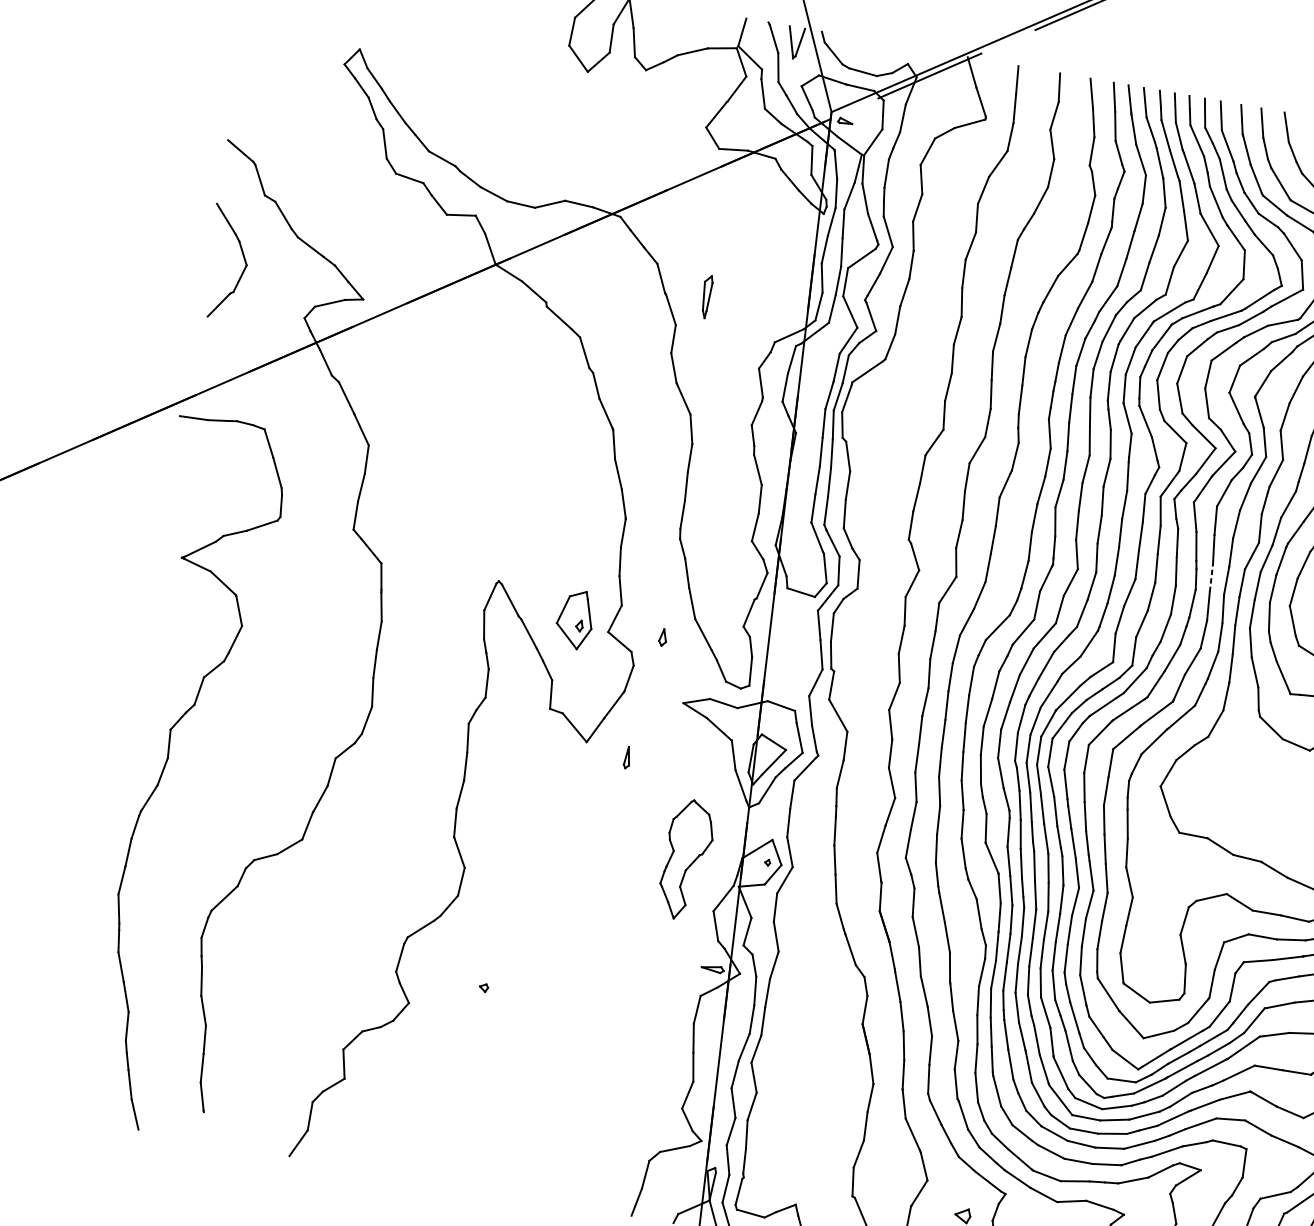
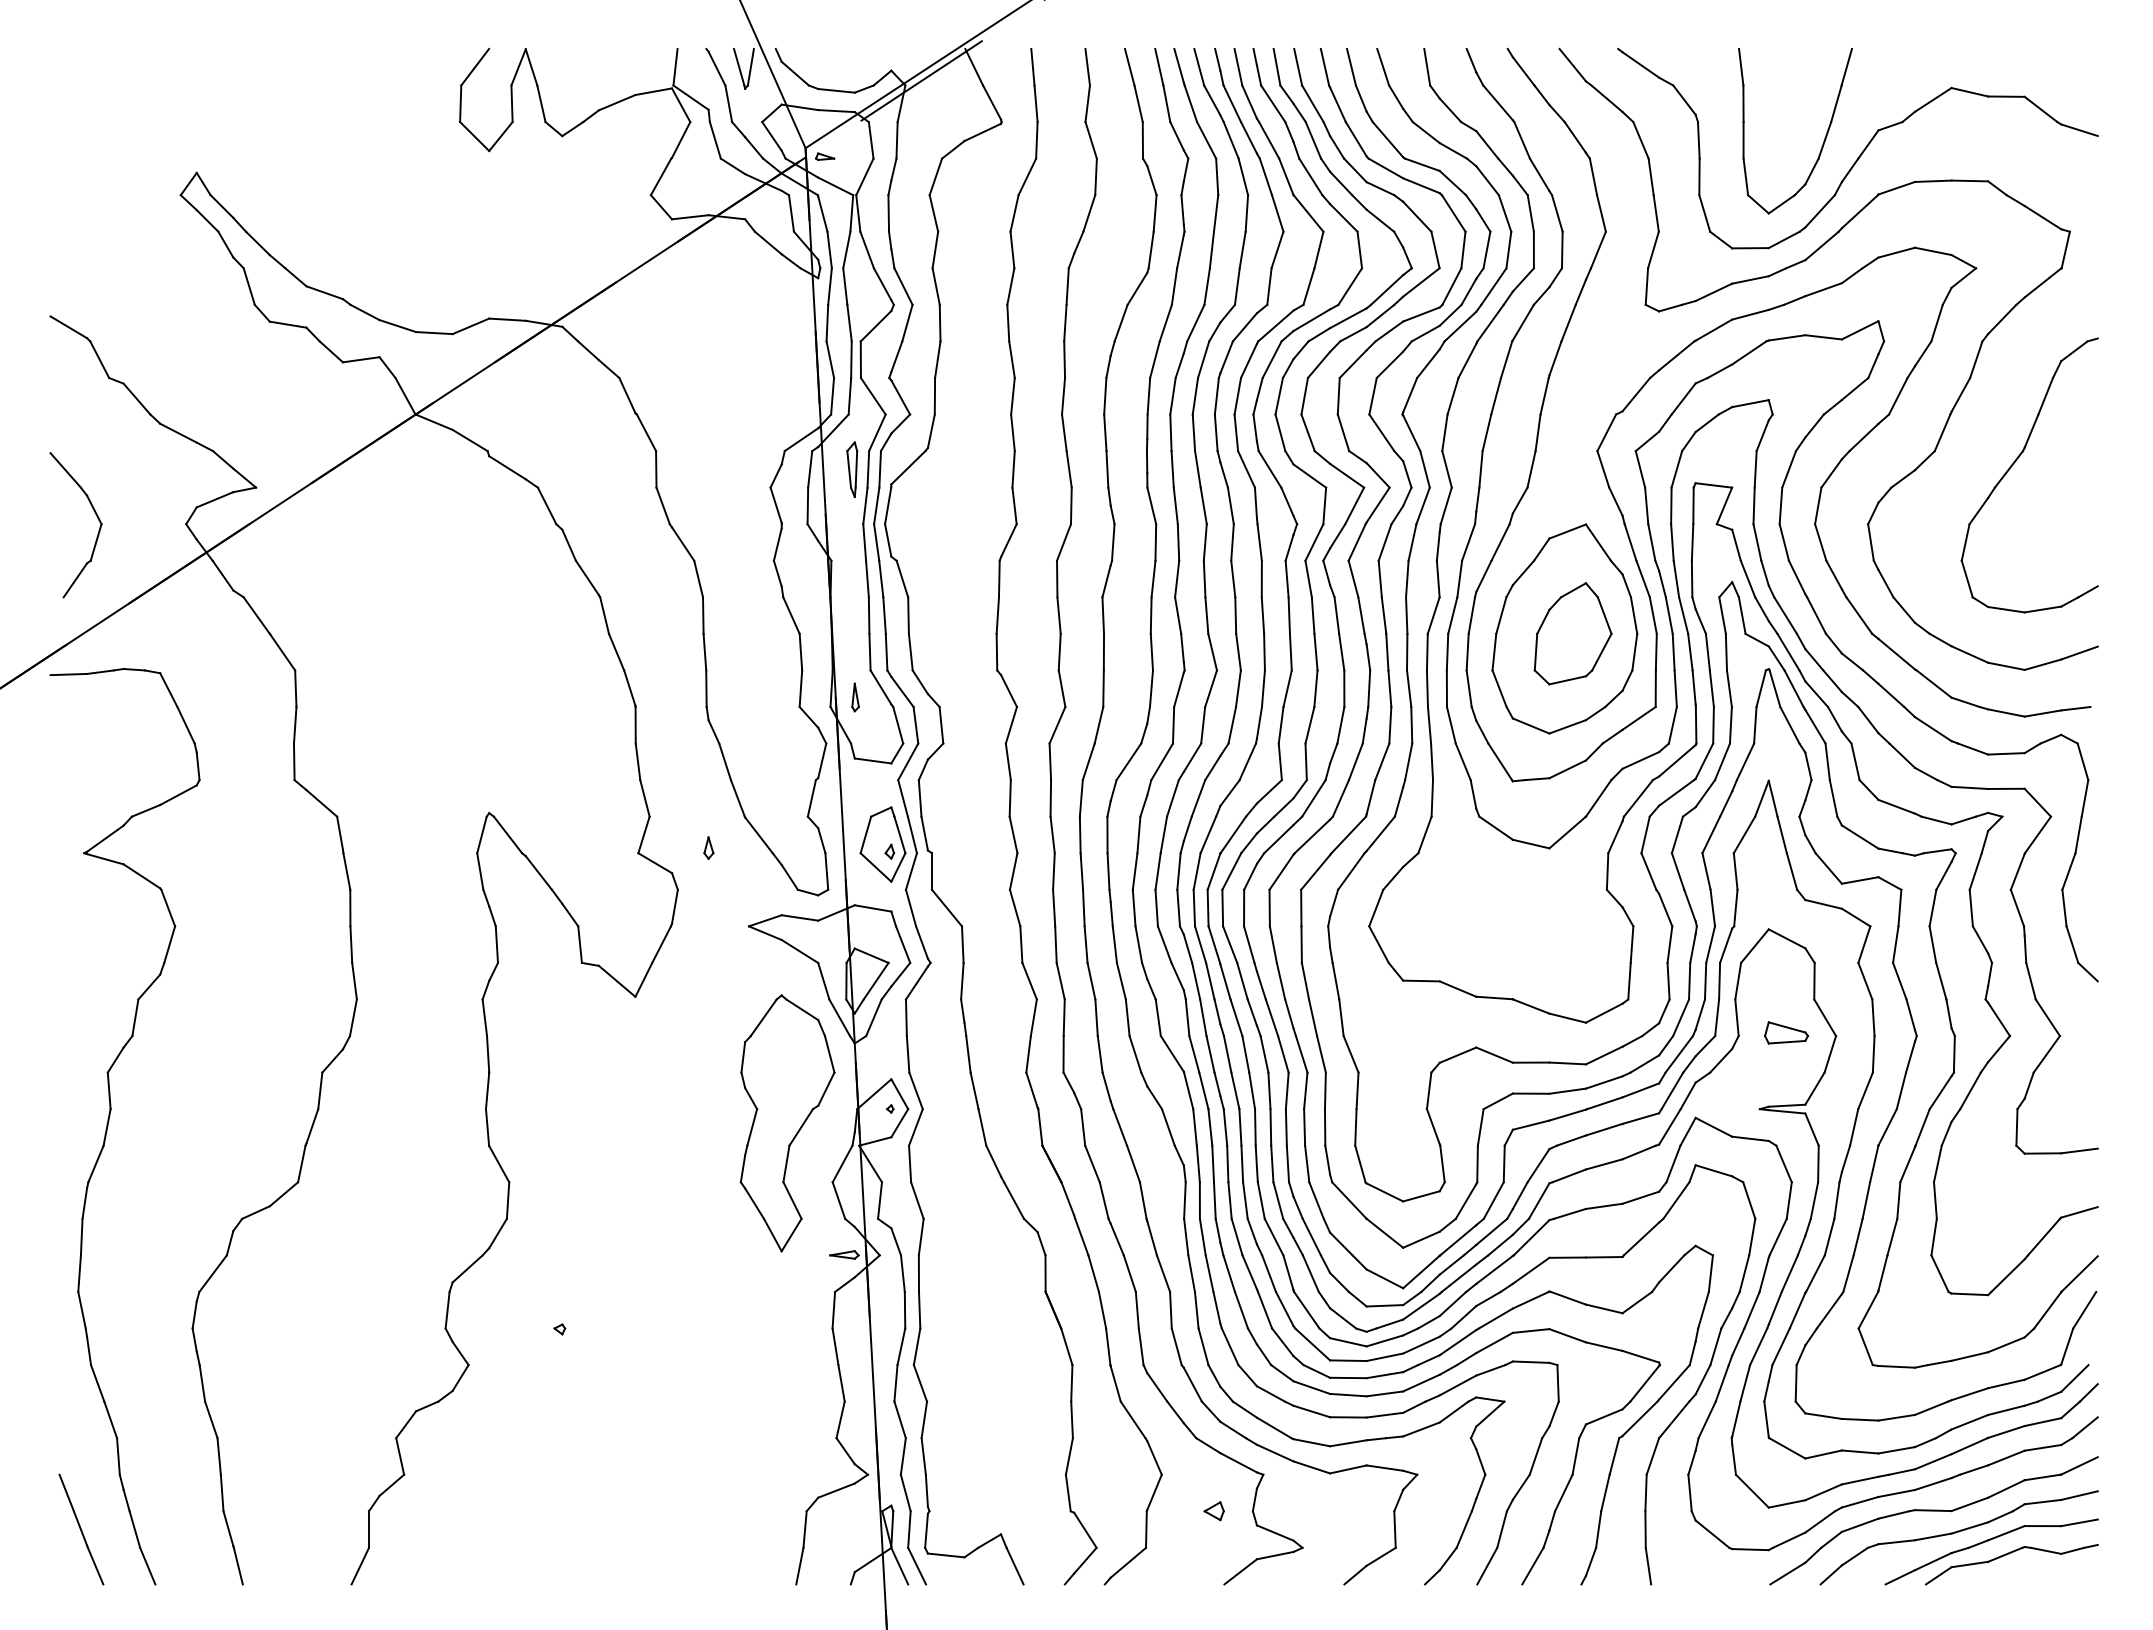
part: (243, 257) -> (95, 514), moved
part: (706, 296) -> (852, 469), moved
line: (1211, 577) -> (1387, 651), dashed -> solid
part: (574, 619) -> (882, 844), moved
part: (627, 757) -> (855, 697), moved
part: (686, 860) -> (787, 1123), size x1.67
line: (89, 1077) -> (81, 1529), added
line: (204, 1126) -> (237, 1565), added

